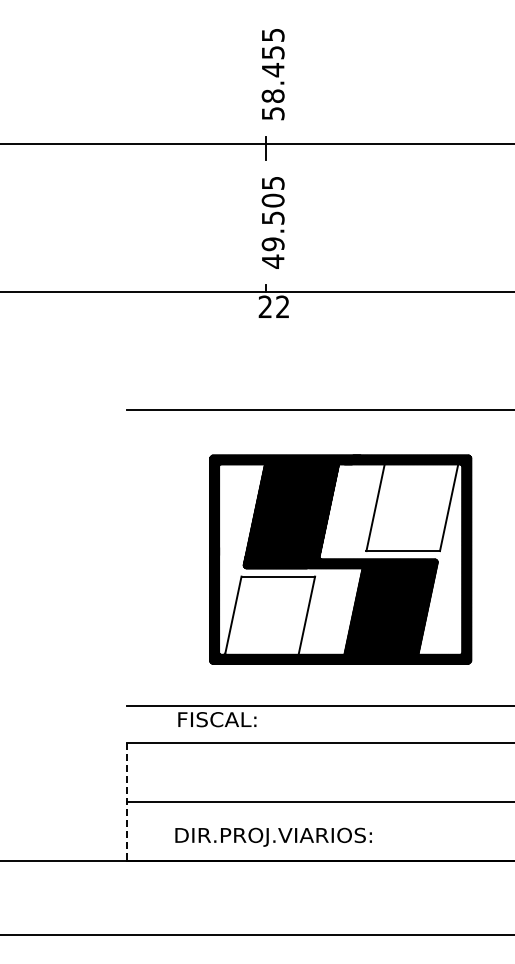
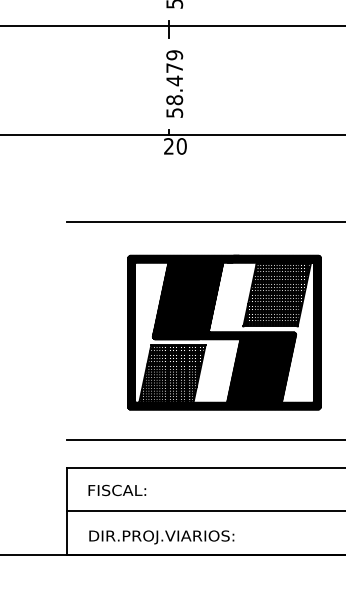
text: (272, 222) -> (174, 84), 49.505 -> 58.479
text: (282, 306) -> (181, 146), 22 -> 20
hatch: (412, 507) -> (277, 294), added
hatch: (269, 615) -> (171, 373), added
text: (217, 719) -> (117, 490), moved
line: (127, 802) -> (67, 511), dashed -> solid
text: (273, 836) -> (161, 536), moved

